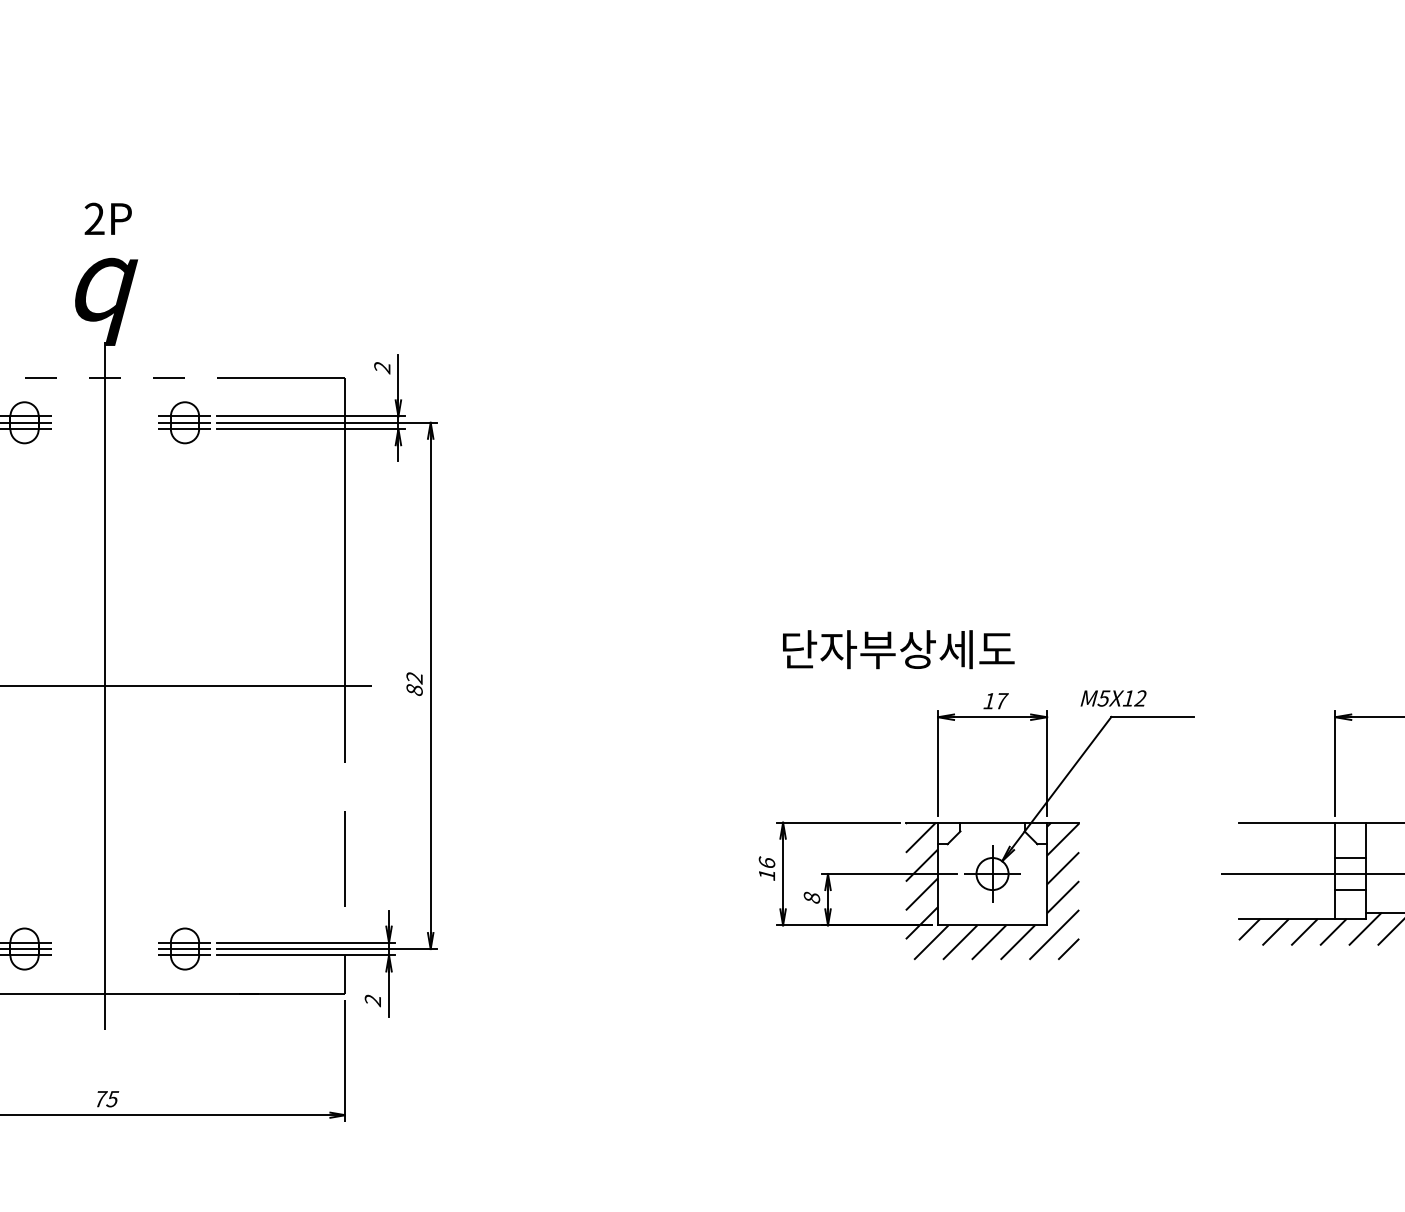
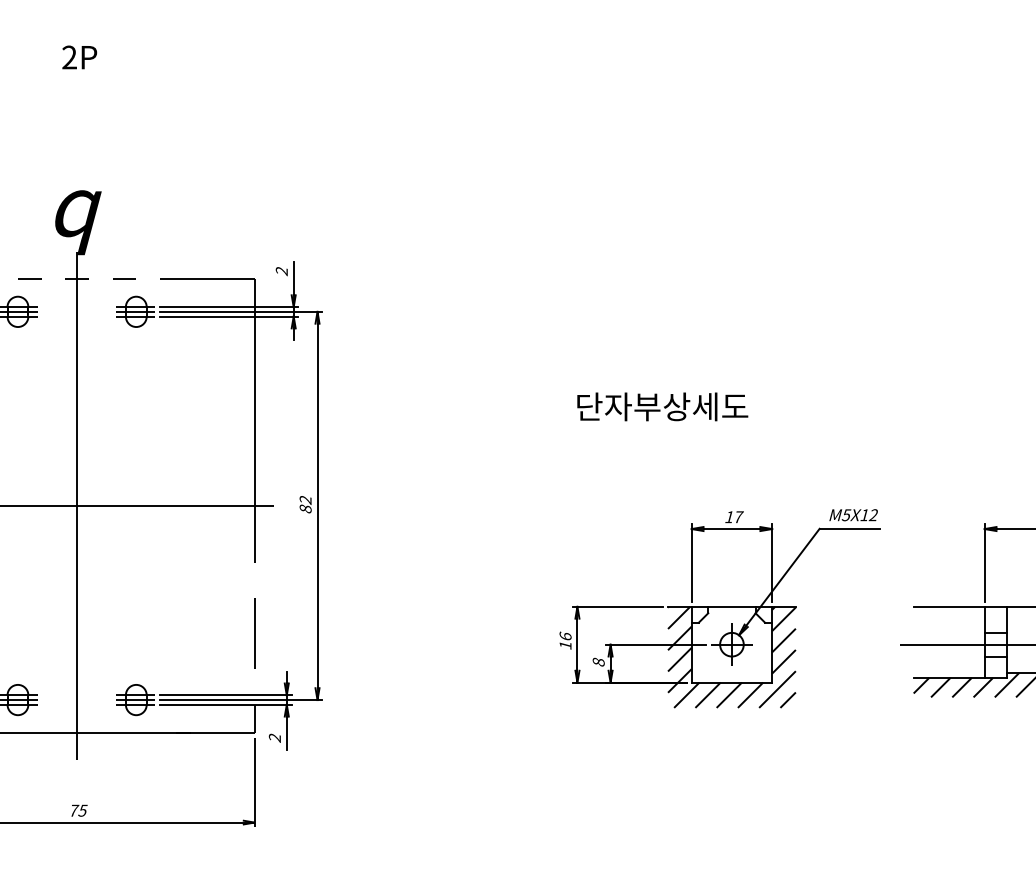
text: (107, 218) -> (79, 57), moved
text: (898, 649) -> (662, 406), moved
text: (1113, 698) -> (853, 515), moved

